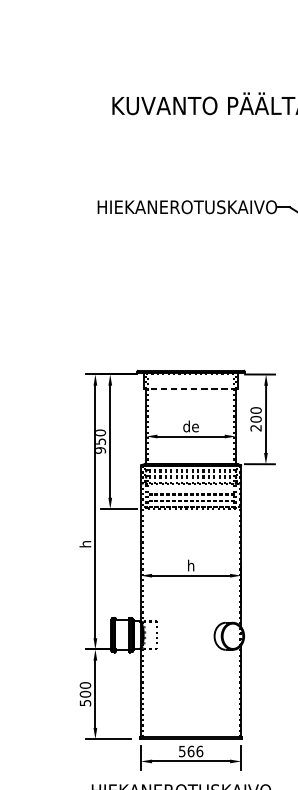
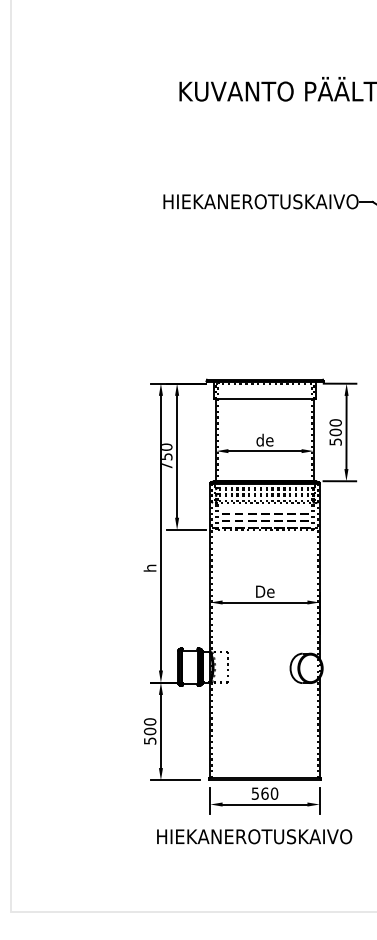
line: (191, 389) -> (265, 399), dashed -> solid
text: (255, 427) -> (335, 441), 200 -> 500
text: (101, 450) -> (167, 466), 950 -> 750
text: (191, 565) -> (265, 591), h -> De
text: (199, 751) -> (274, 793), 566 -> 560

